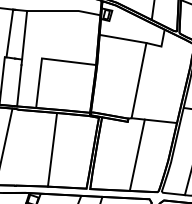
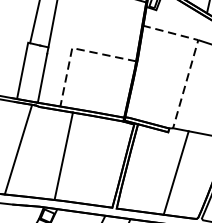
line: (43, 58) -> (74, 48), solid -> dashed
line: (143, 58) -> (193, 58), solid -> dashed
line: (52, 149) -> (63, 155), moved

